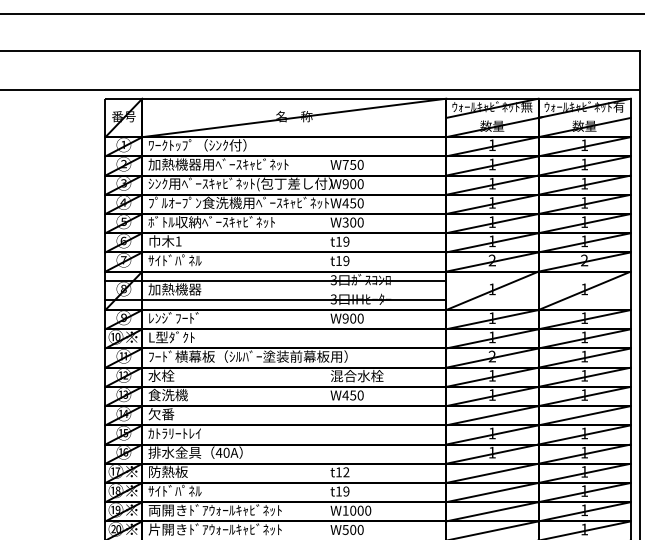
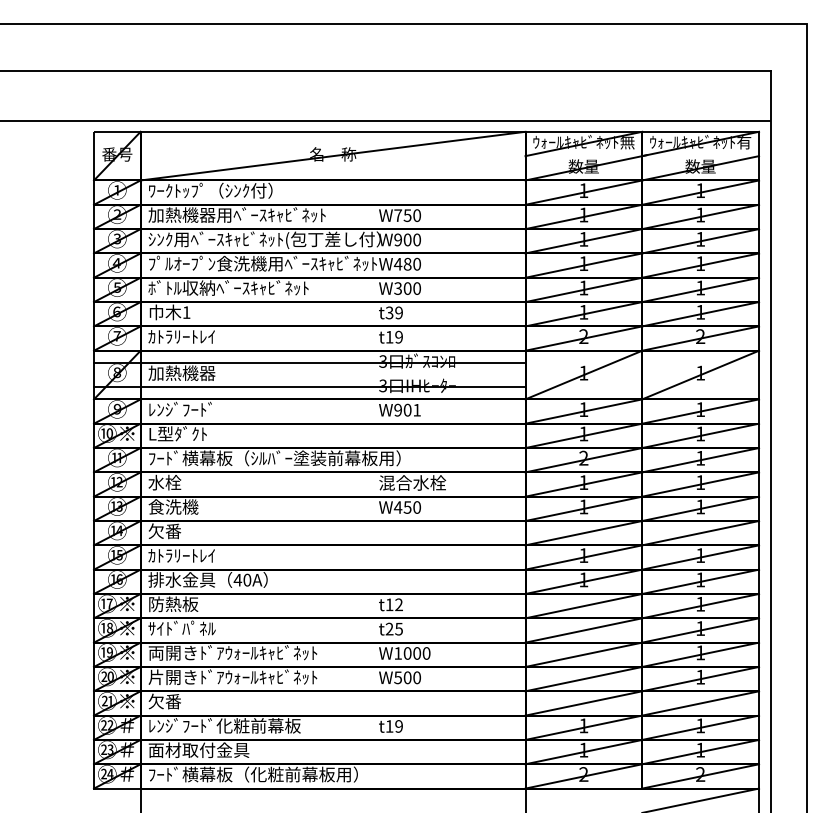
text: (353, 202) -> (407, 263), W450 -> W480
text: (338, 241) -> (389, 312), t19 -> t39
text: (174, 259) -> (181, 335), ｻｲﾄﾞﾊﾟﾈﾙ -> ｶﾄﾗﾘｰﾄﾚｲ
text: (360, 318) -> (416, 409), W900 -> W901
text: (342, 491) -> (393, 628), t19 -> t25

